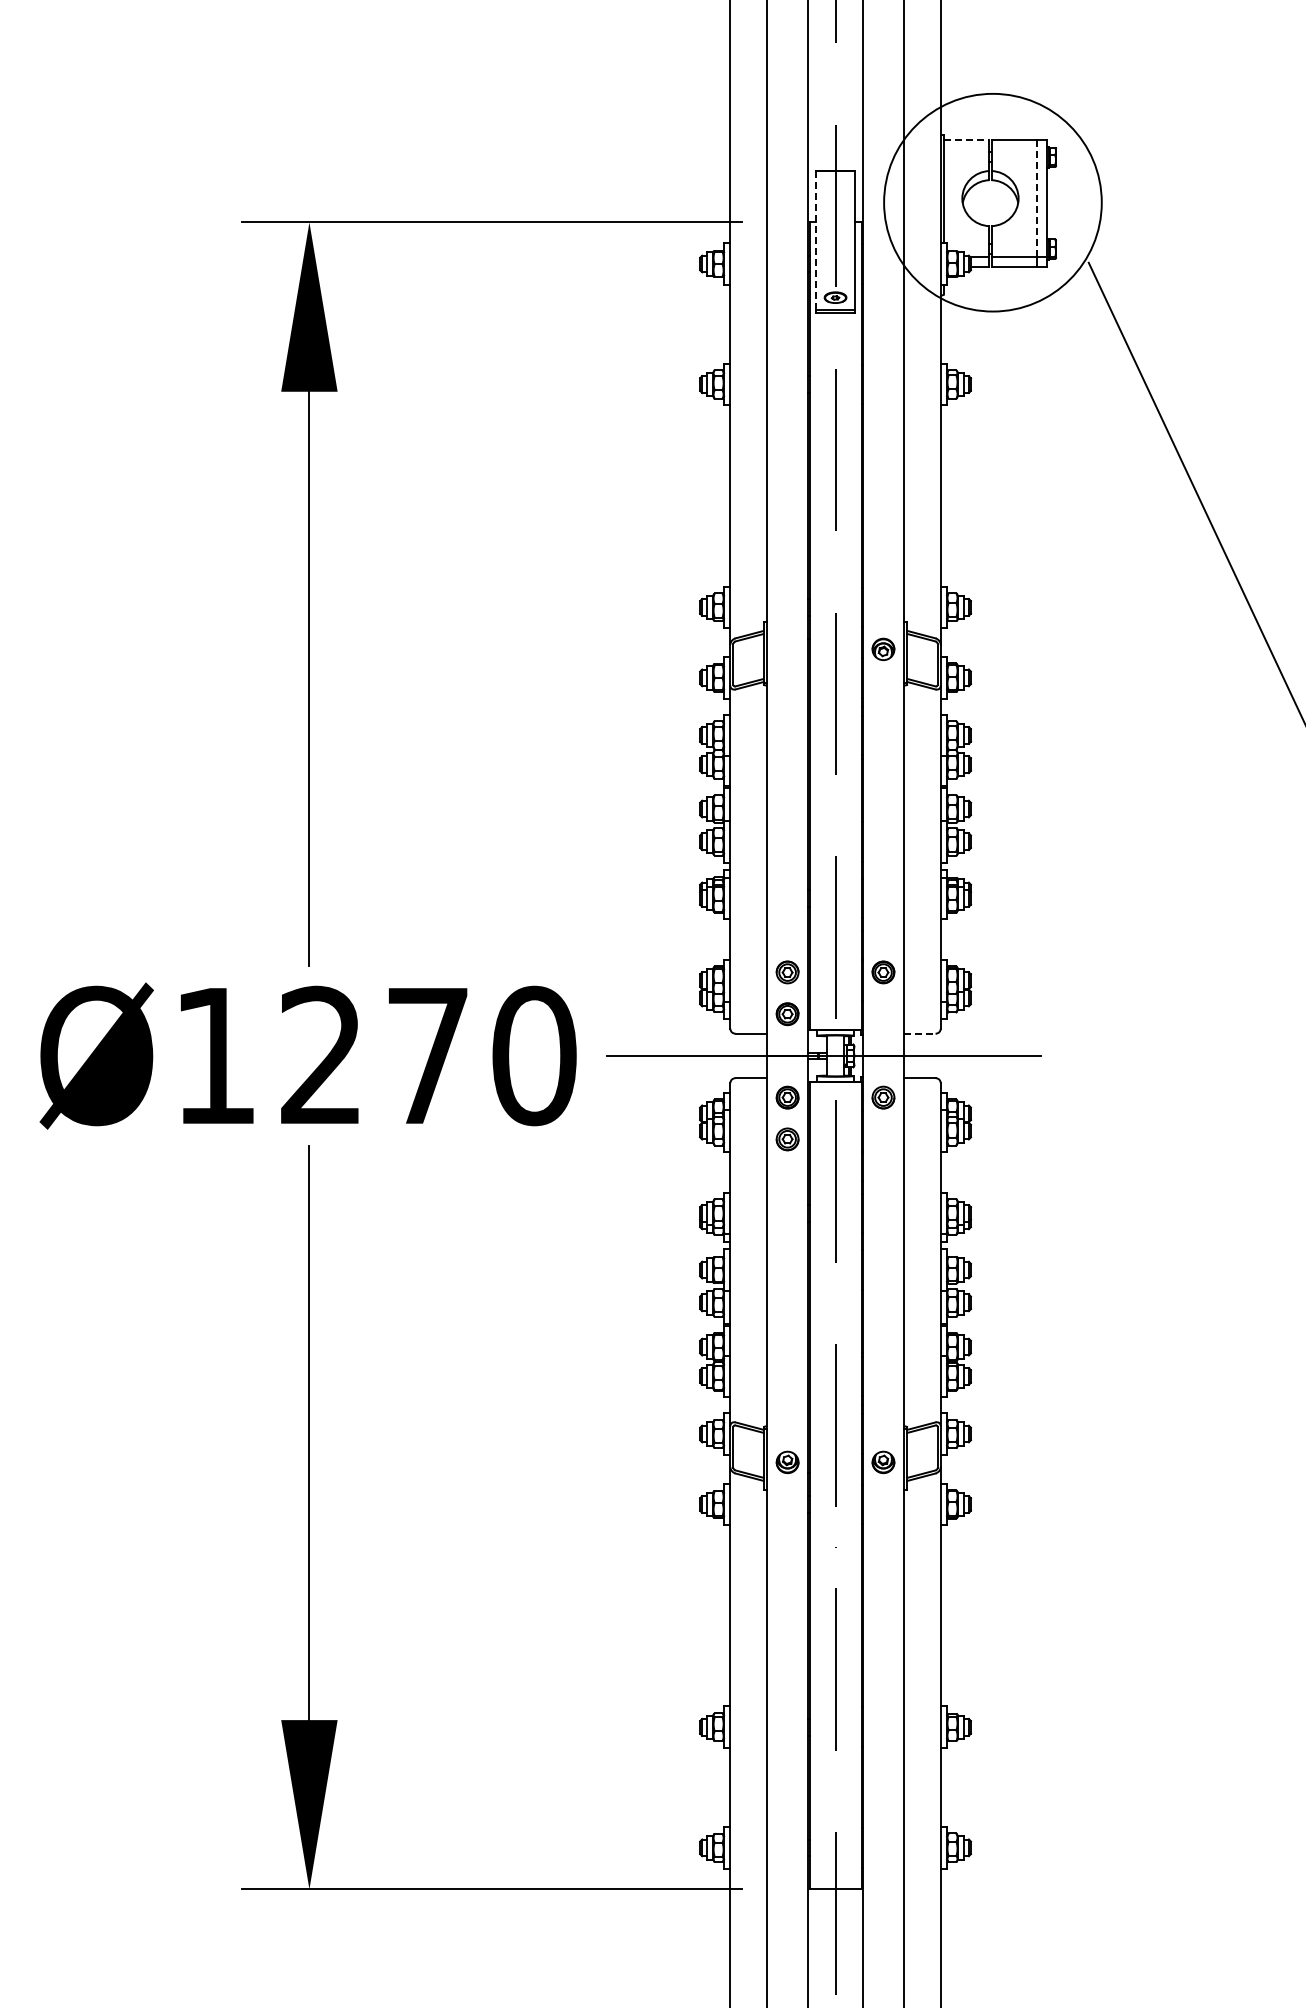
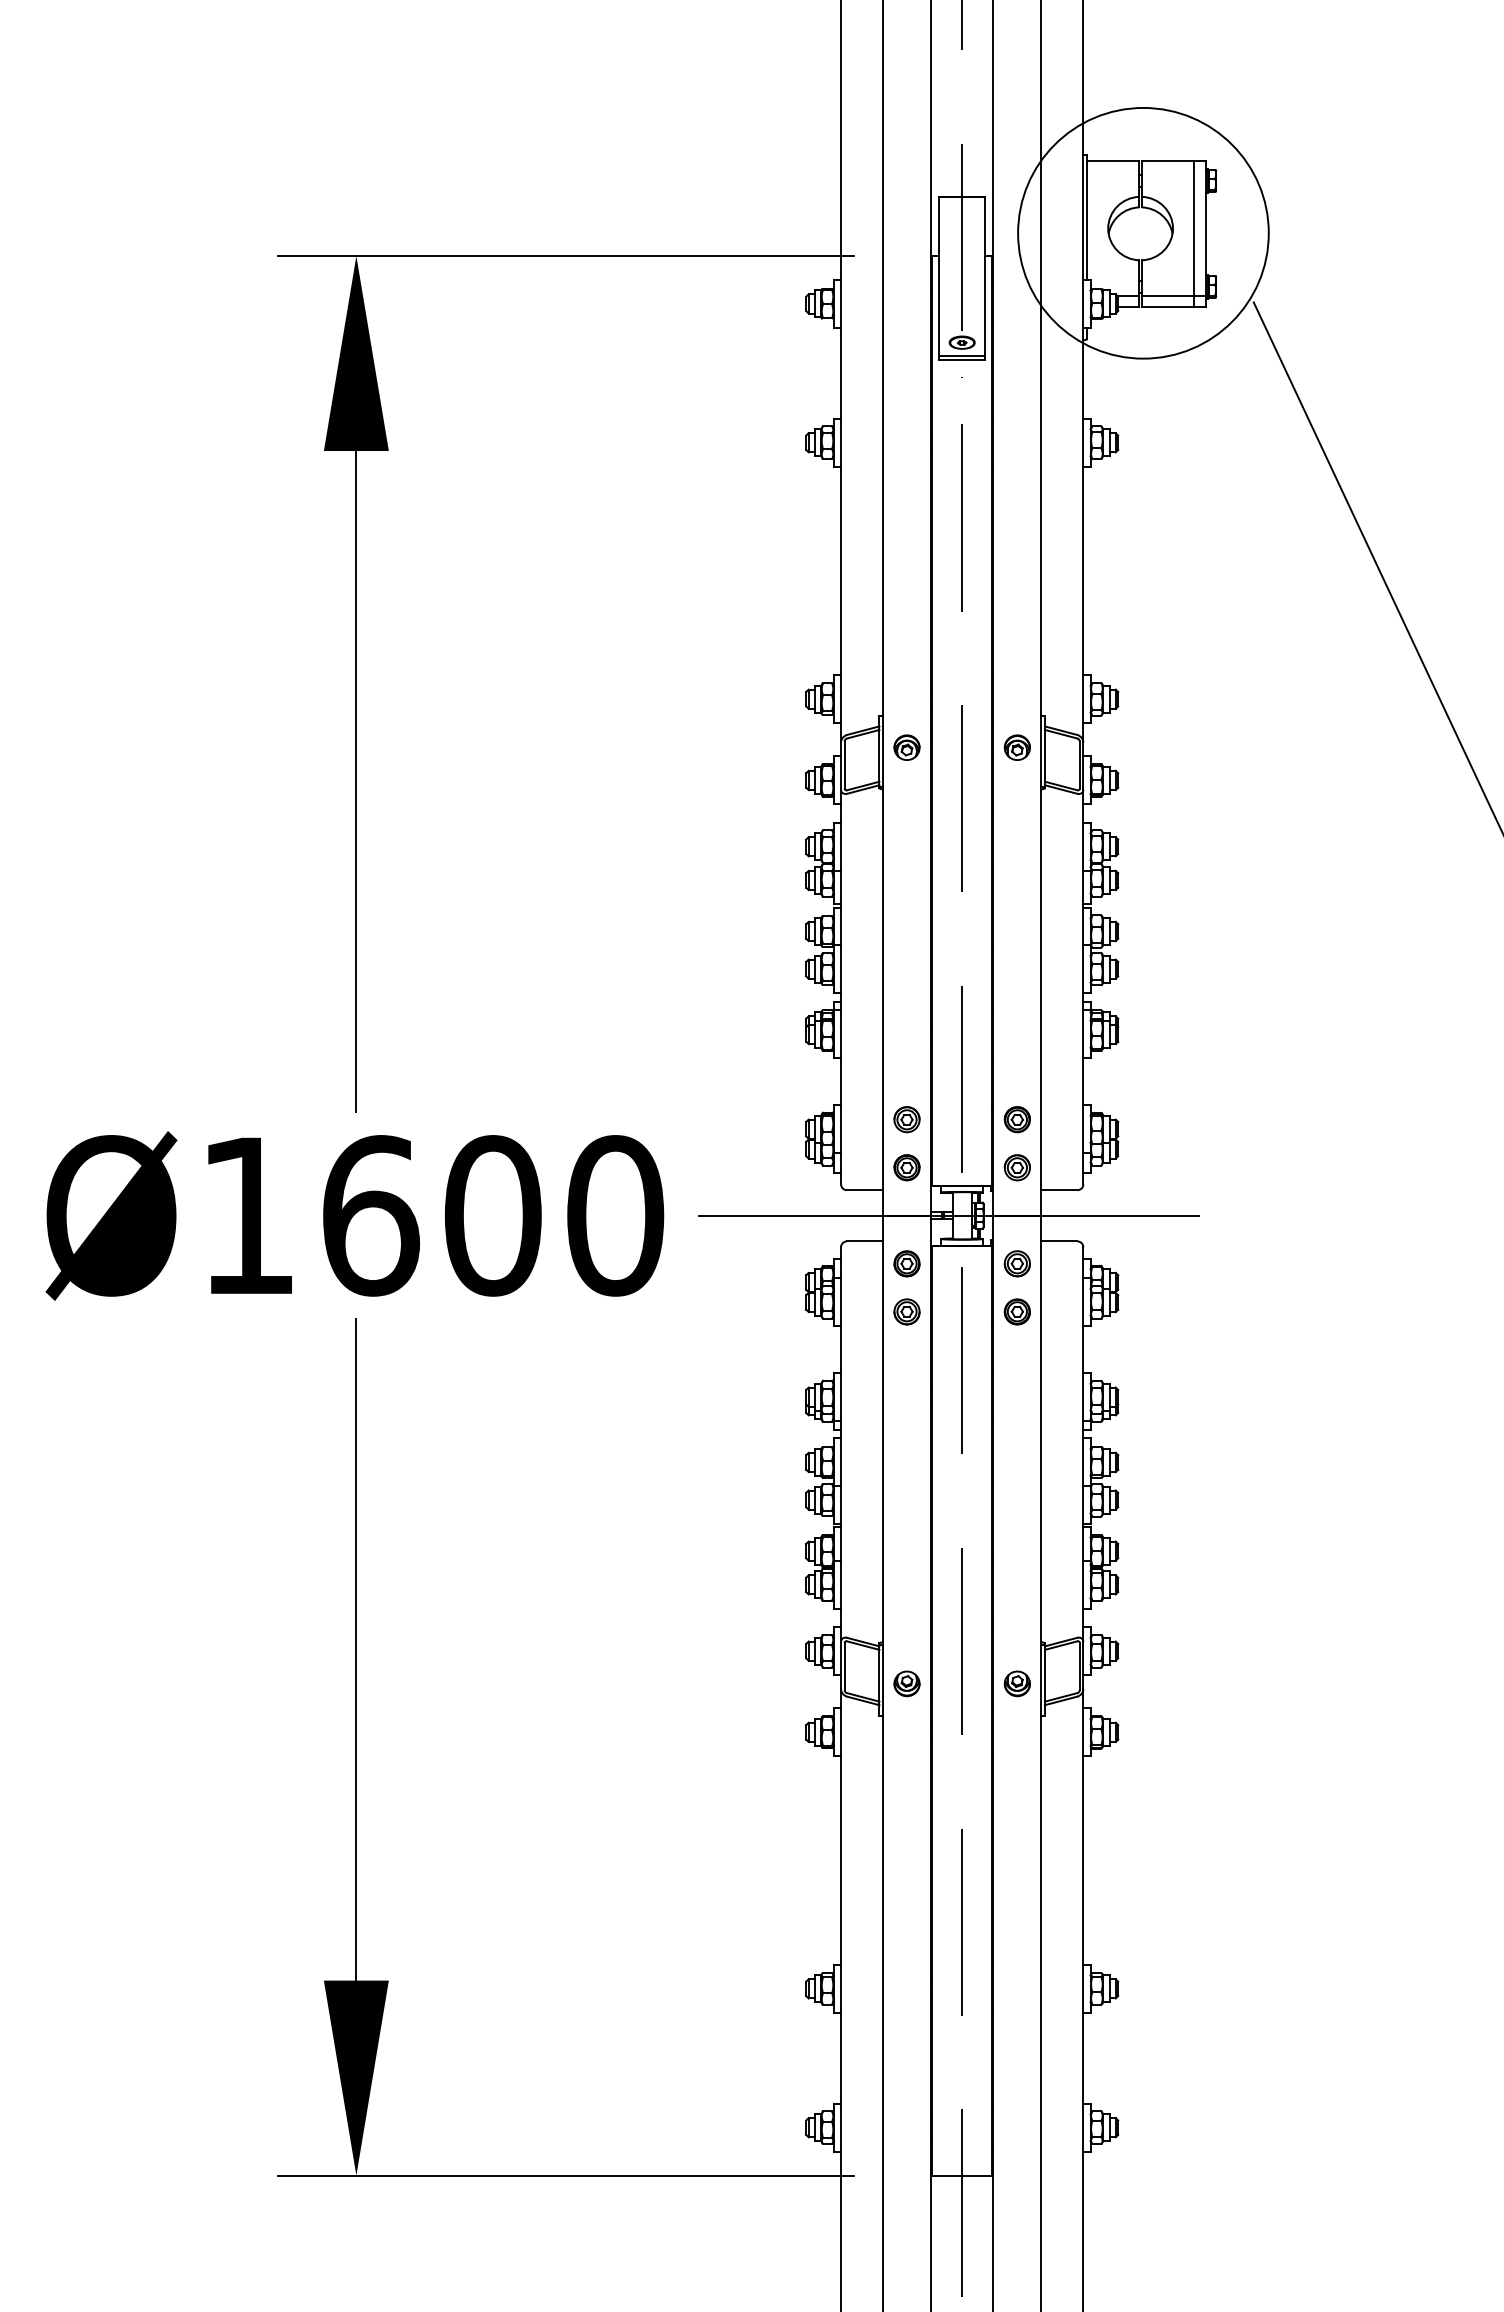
line: (966, 139) -> (1112, 160), dashed -> solid
line: (1036, 198) -> (1193, 228), dashed -> solid
line: (815, 239) -> (939, 275), dashed -> solid
part: (787, 648) -> (906, 746), added
part: (883, 1014) -> (1017, 1168), added
line: (919, 1033) -> (1058, 1189), dashed -> solid
text: (375, 1055) -> (432, 1215), Ø1270 -> Ø1600
part: (883, 1139) -> (1017, 1312), added

